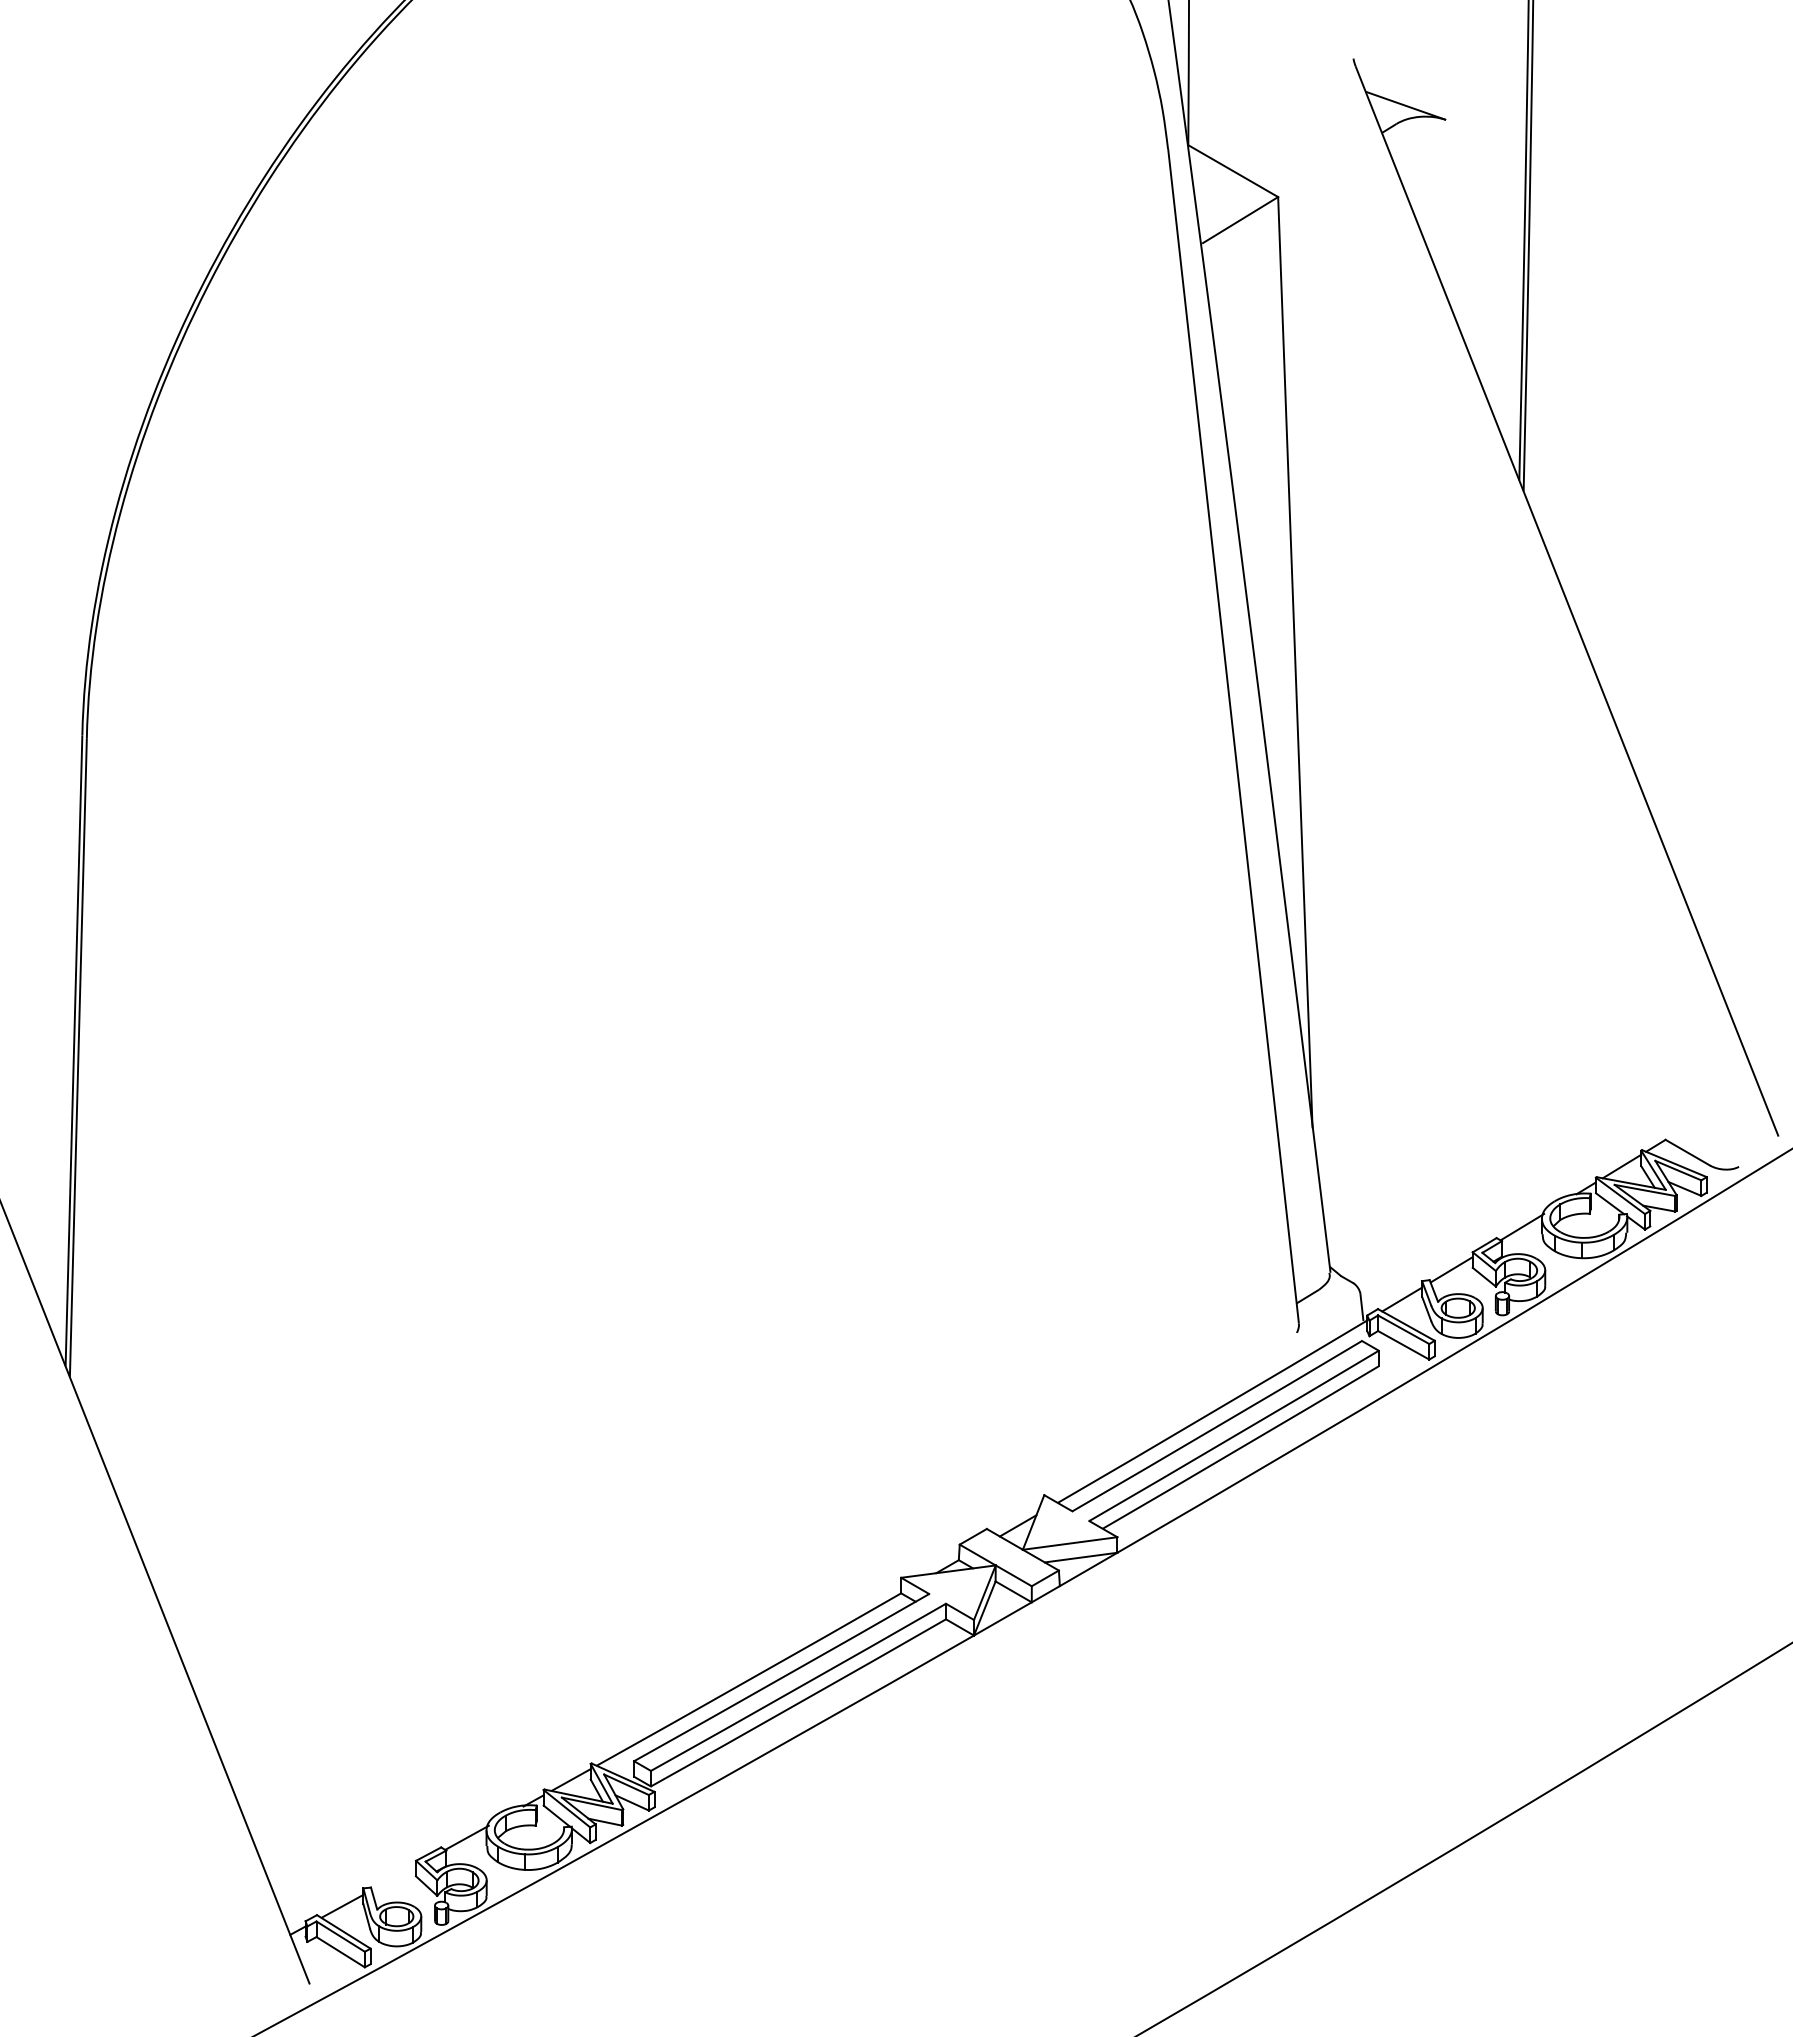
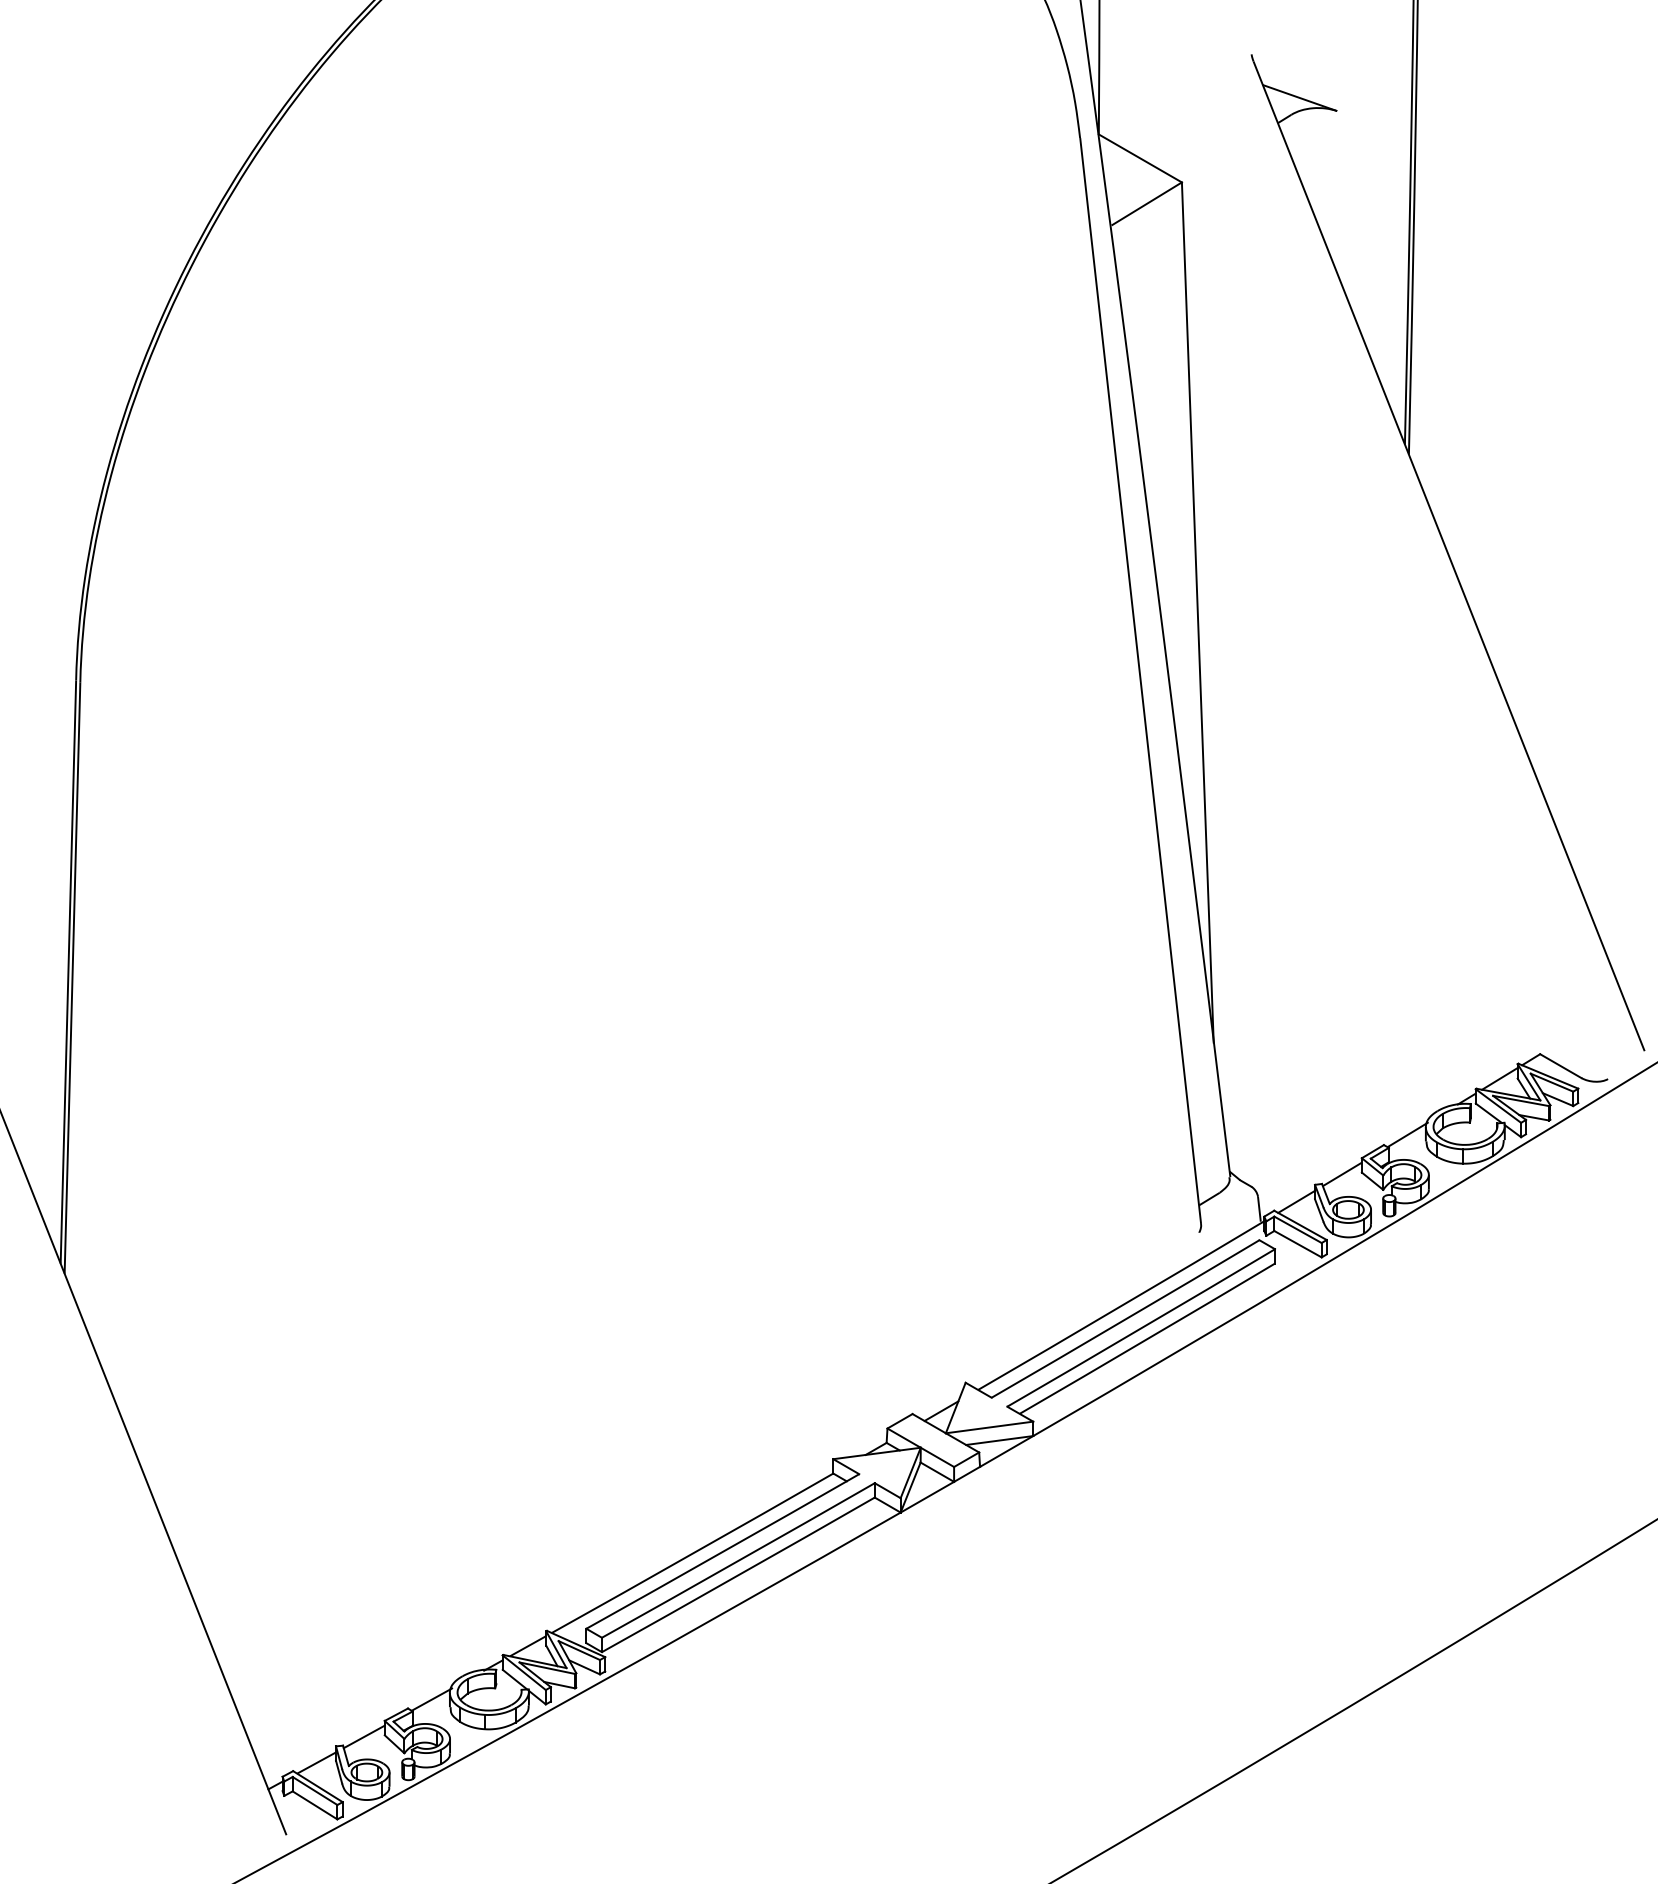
line: (393, 1877) -> (363, 1736), added

